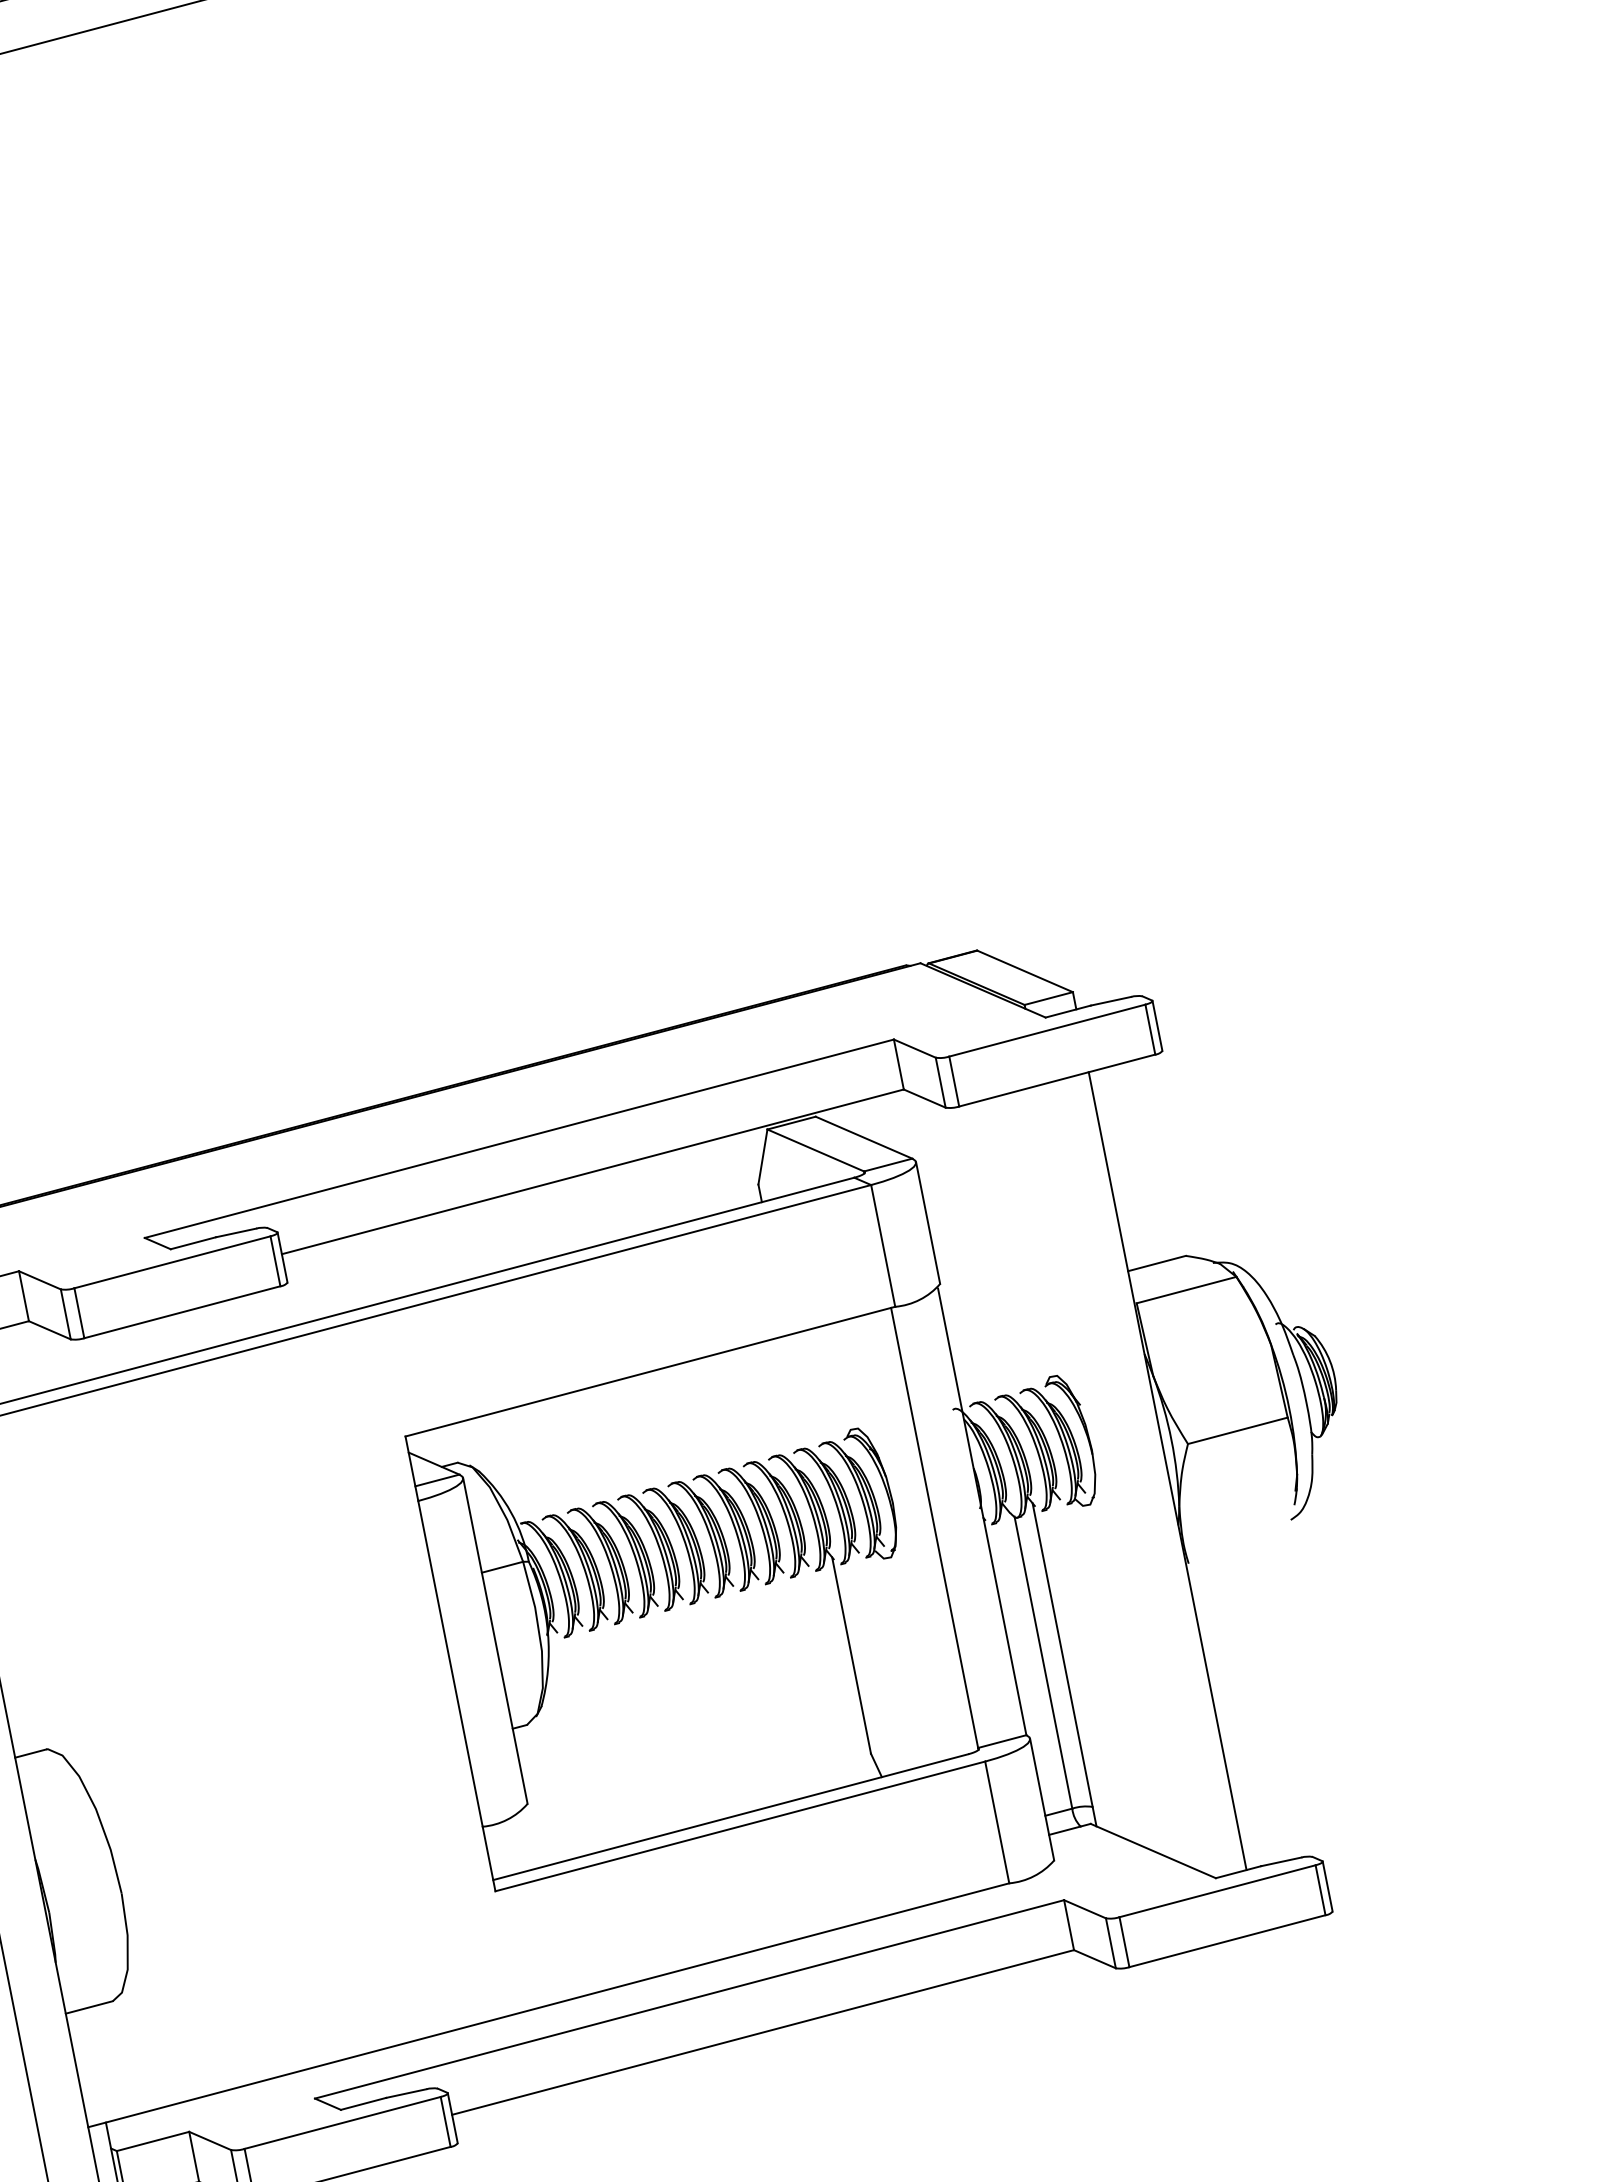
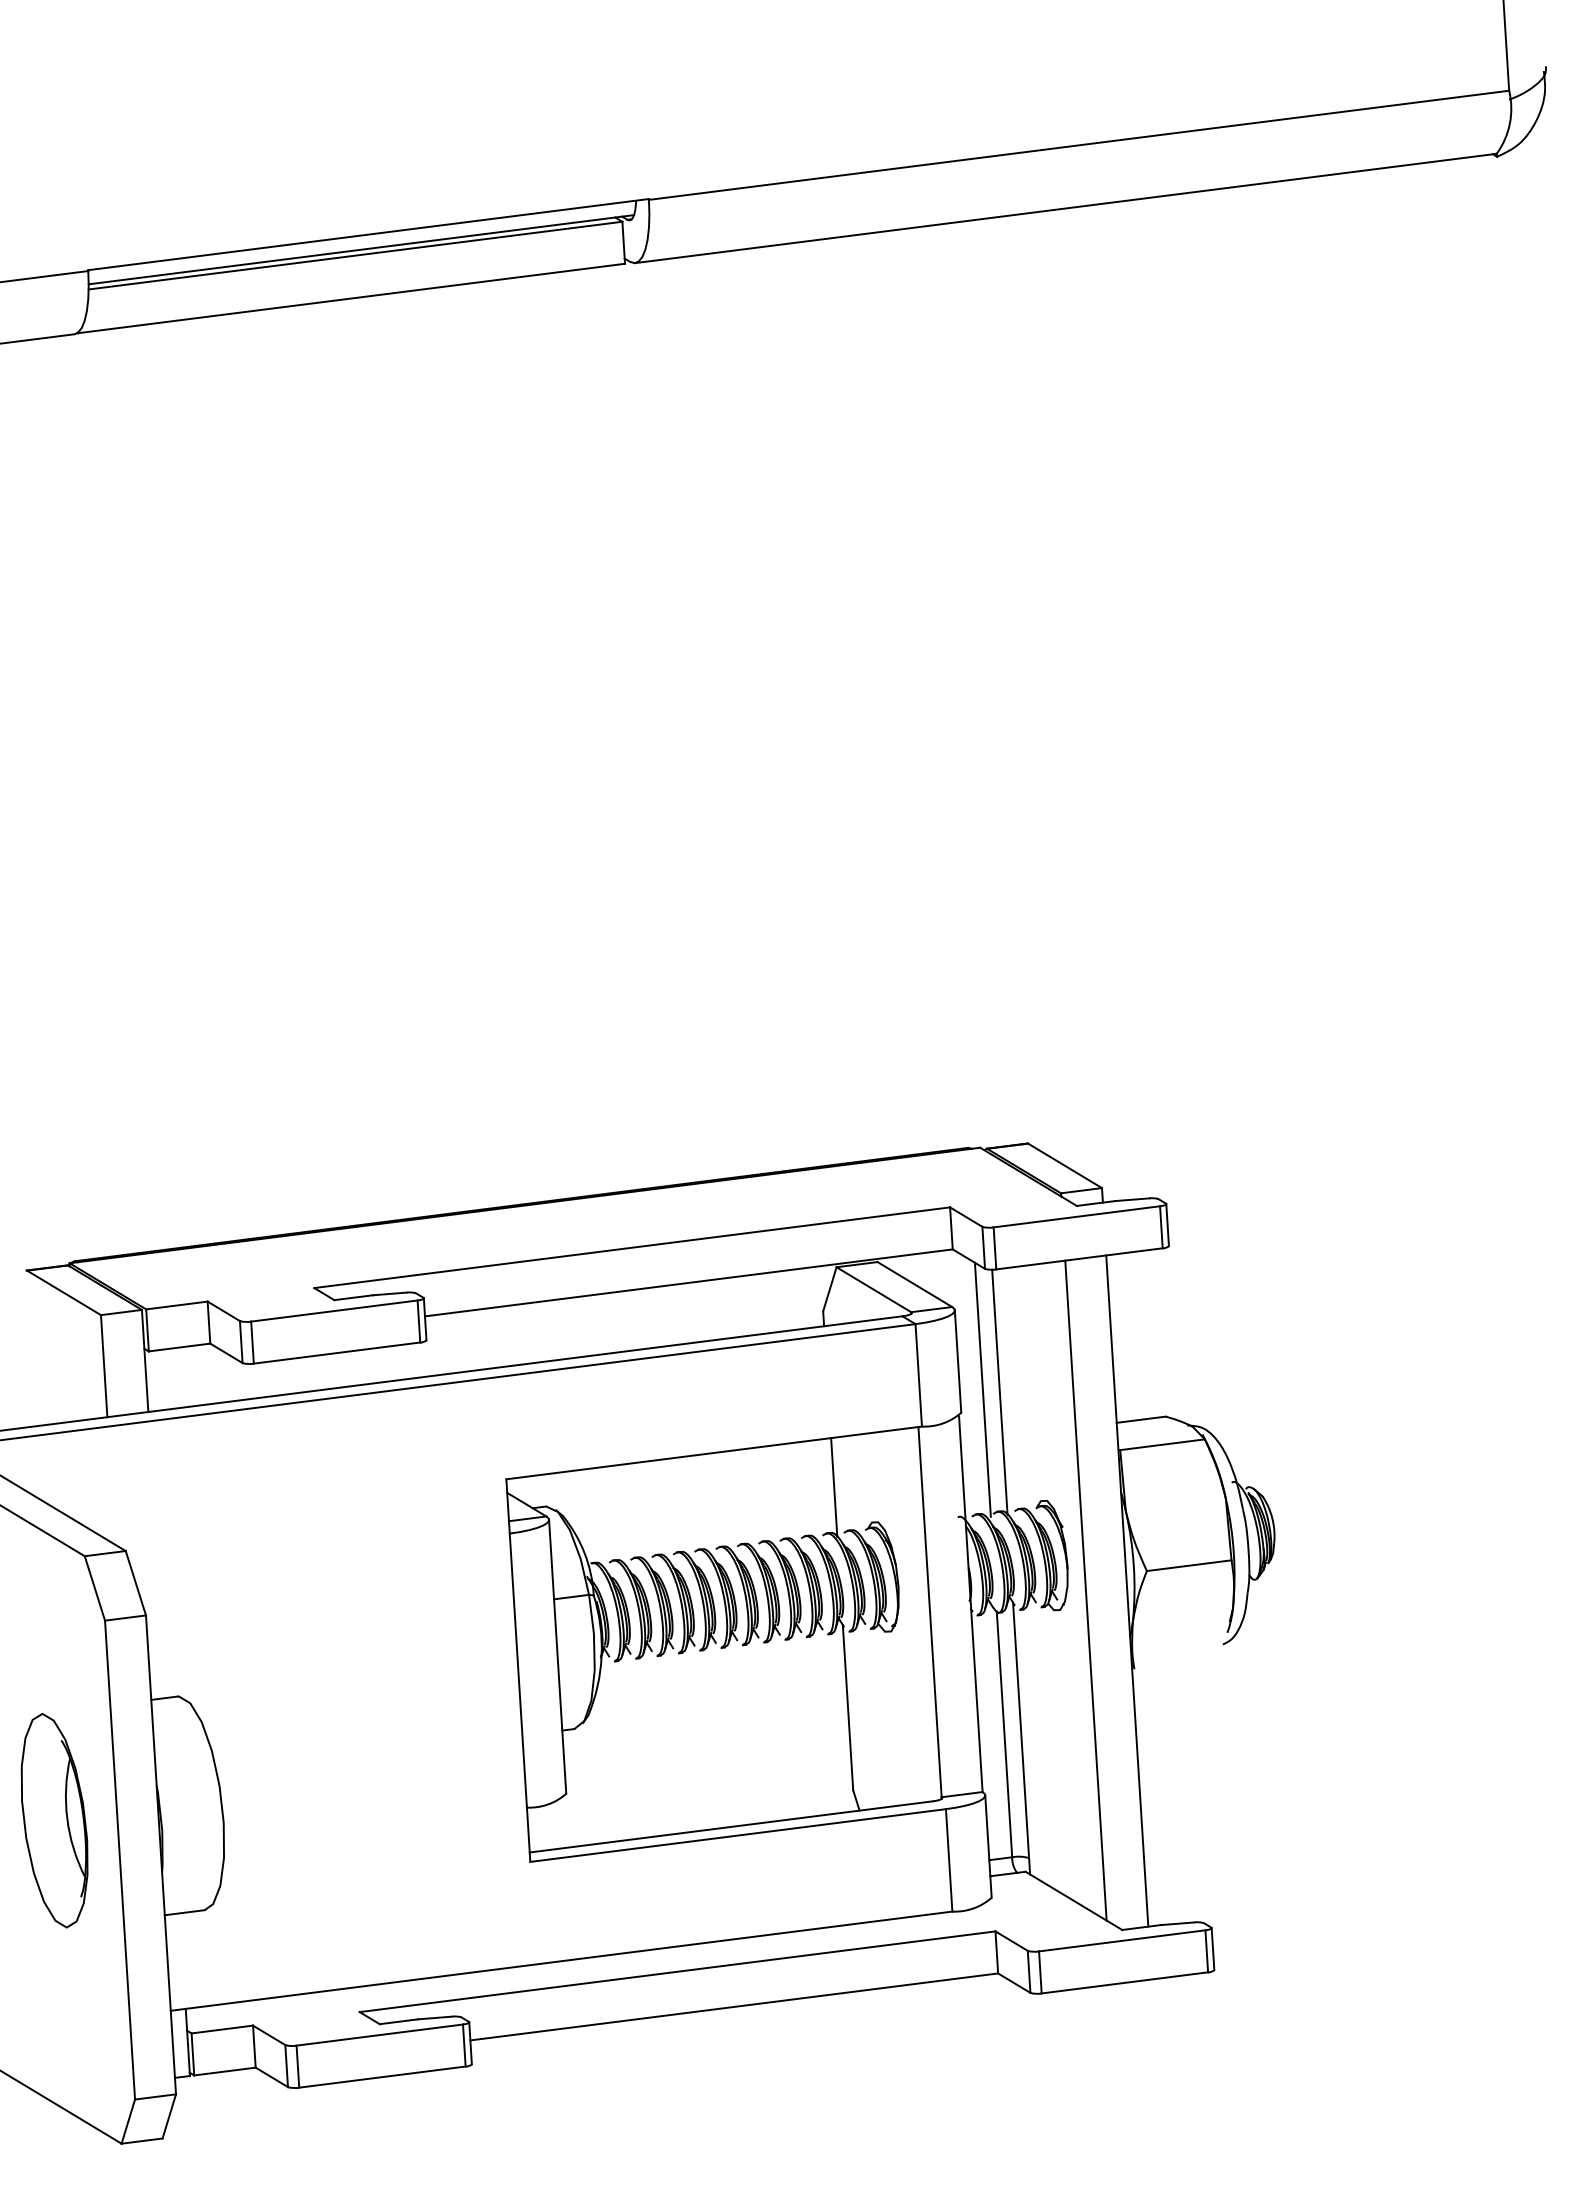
line: (961, 1252) -> (982, 1389), added
line: (982, 1252) -> (999, 1391), added
line: (800, 1393) -> (834, 1487), added
line: (1117, 1477) -> (1085, 1590), added

